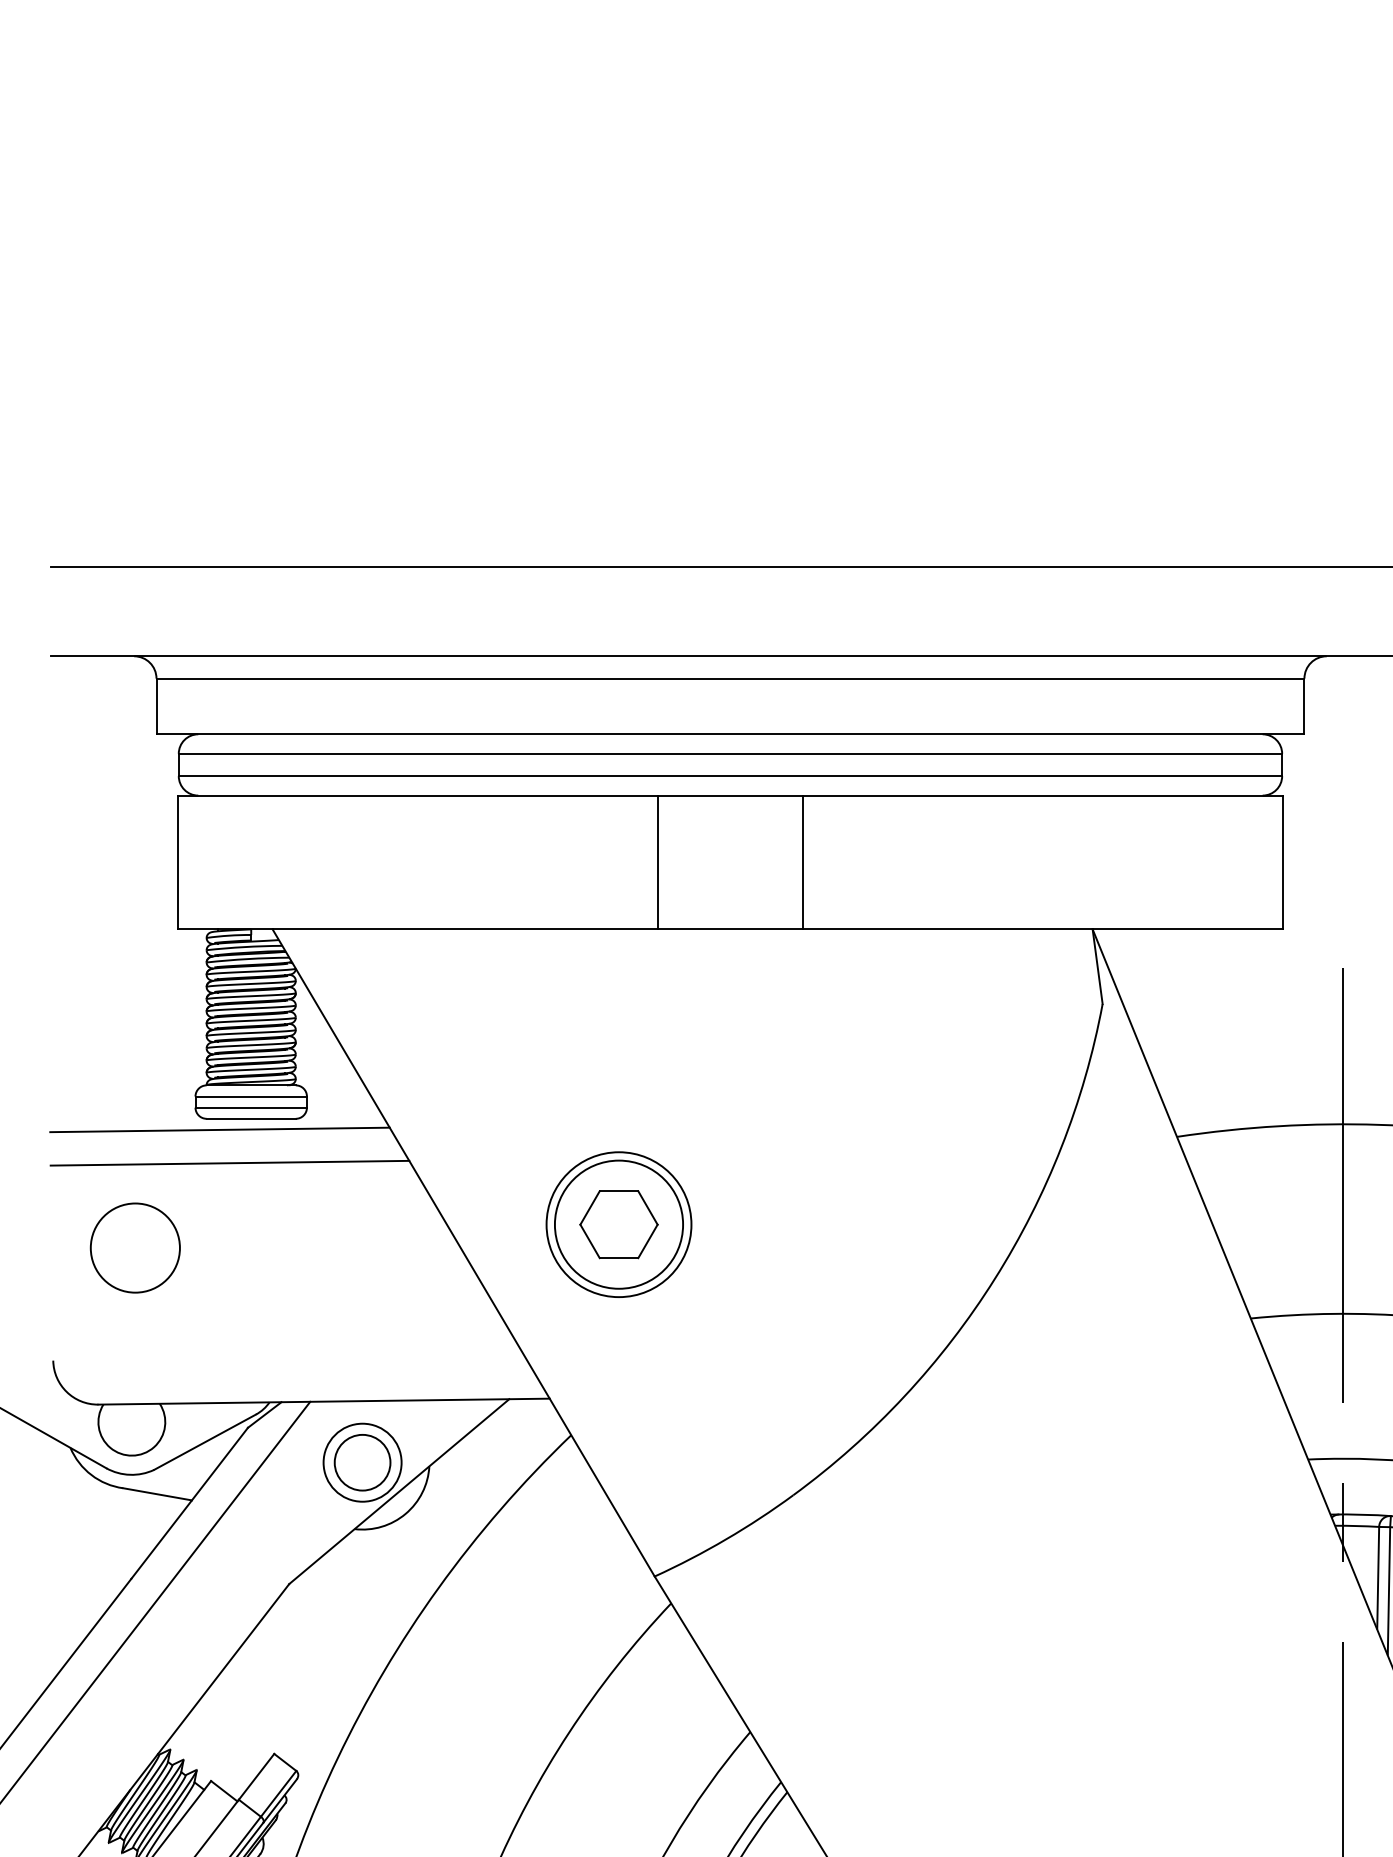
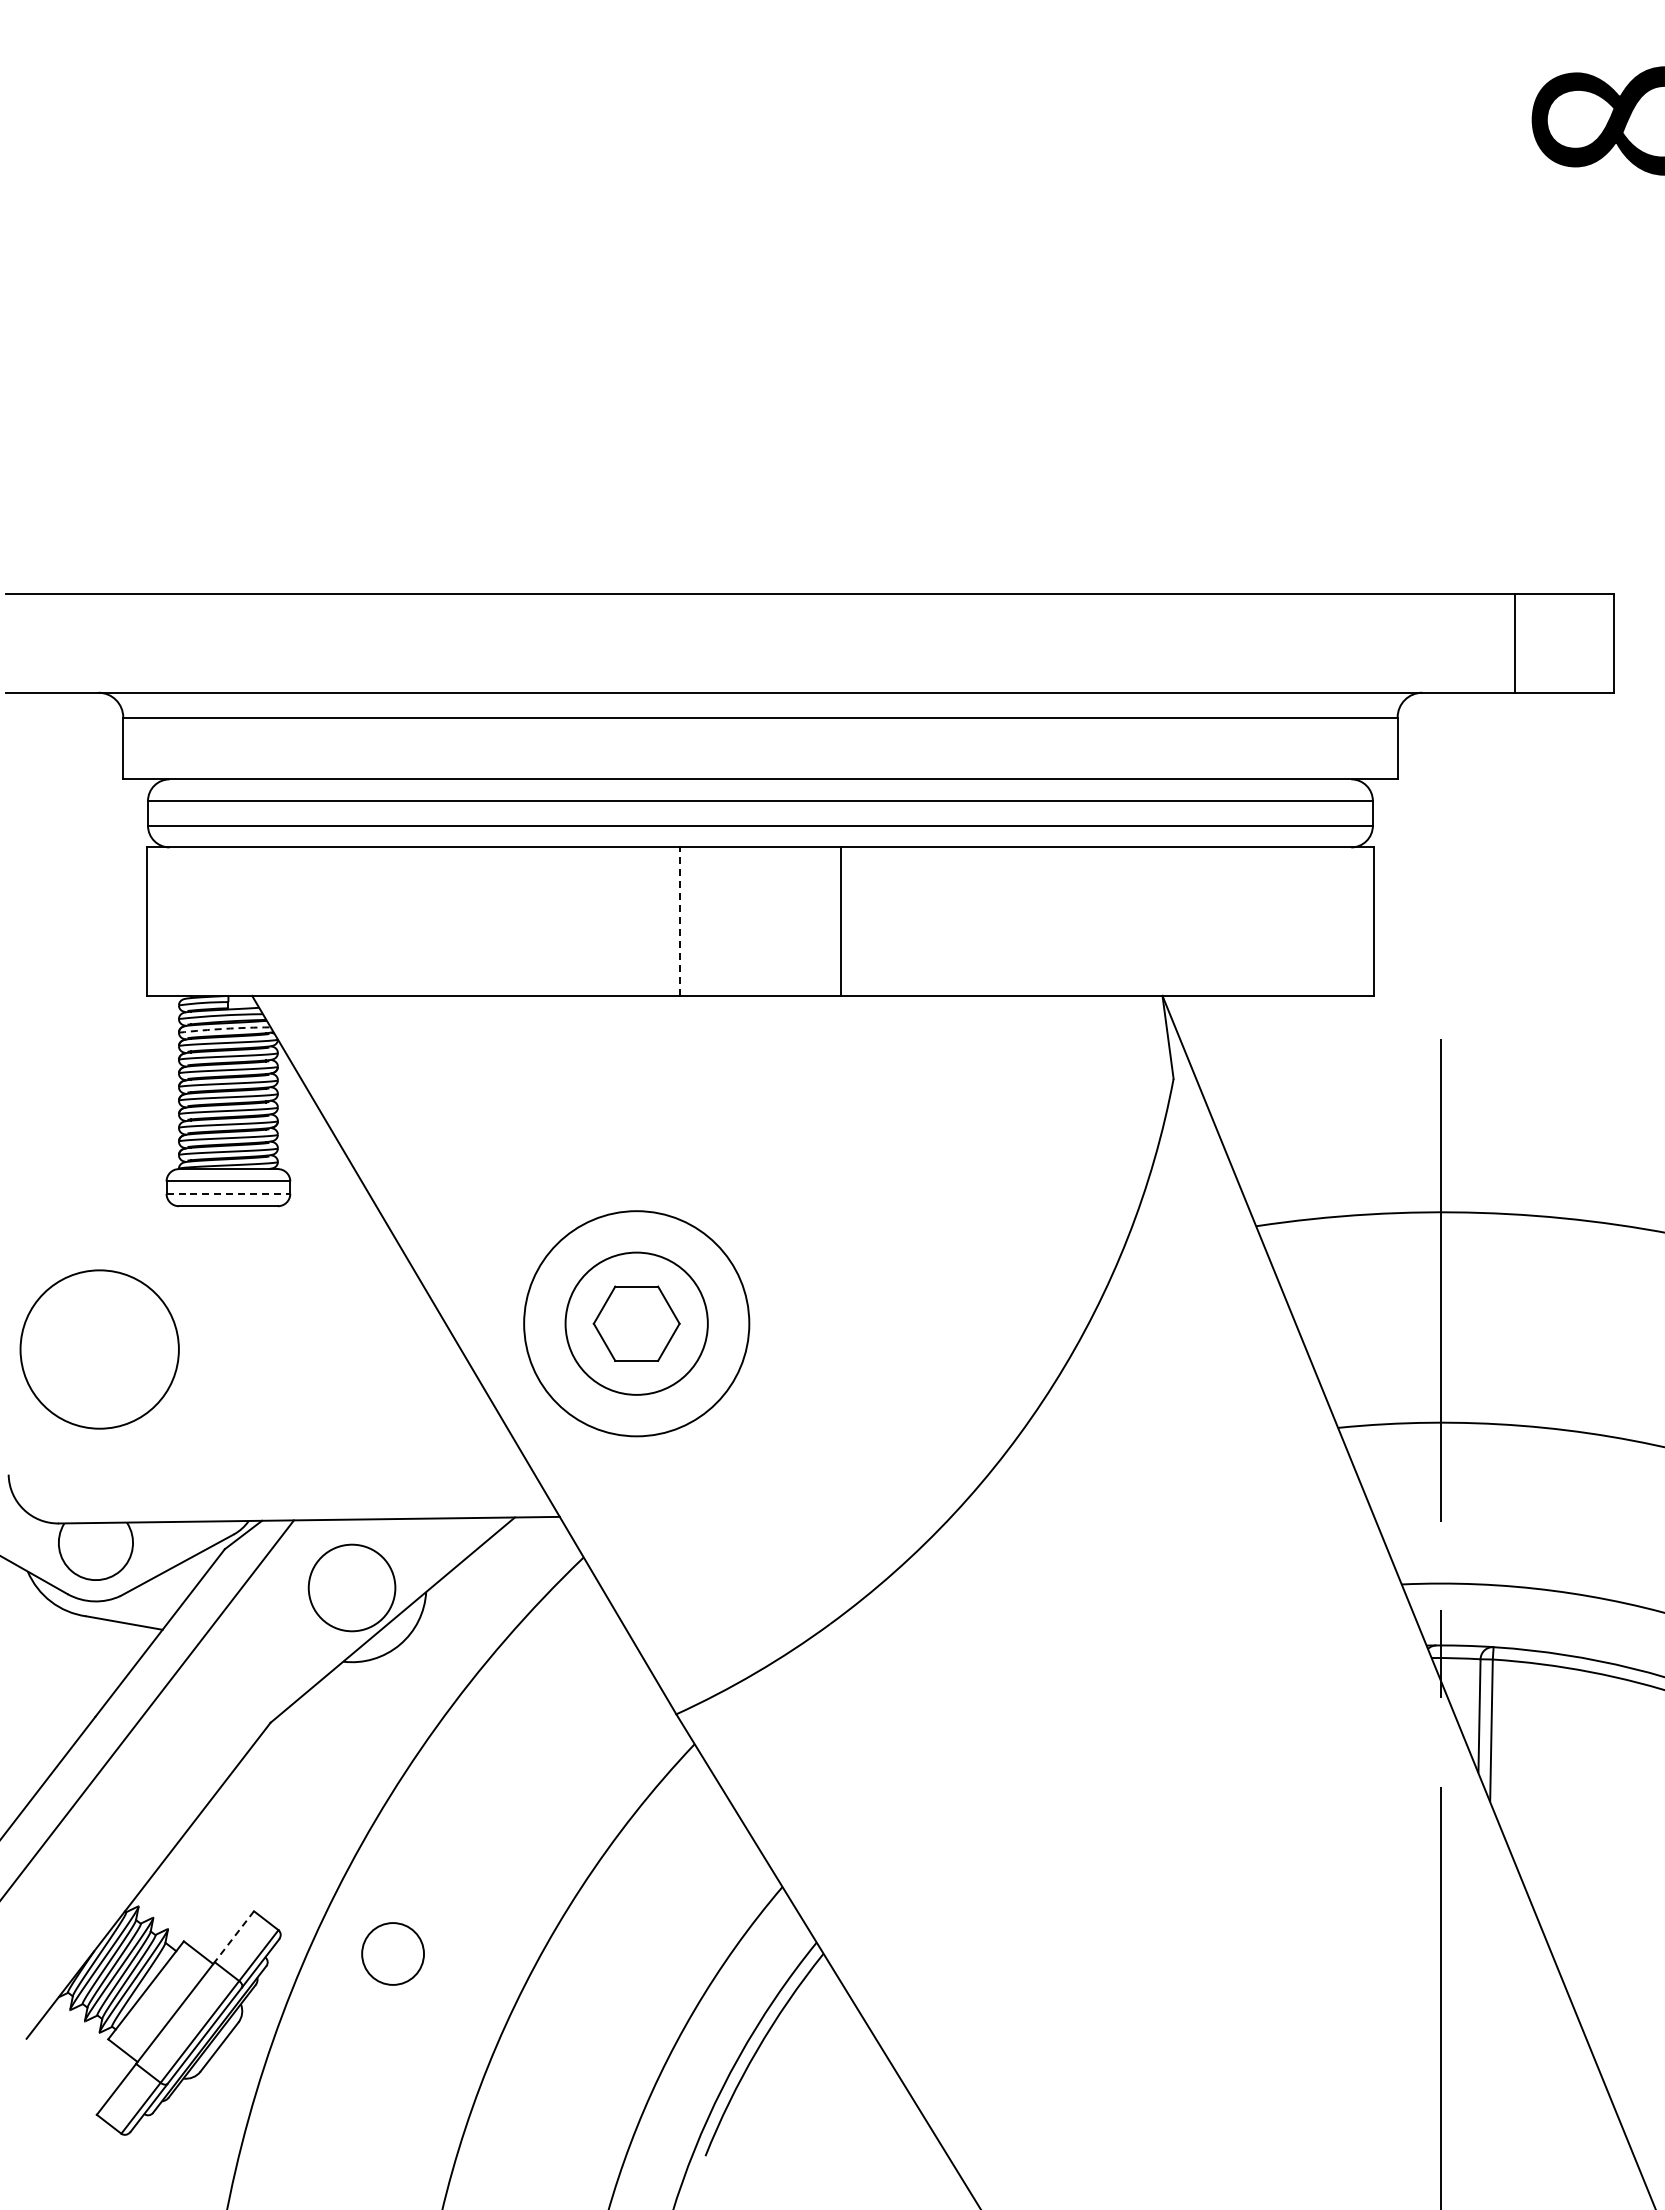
line: (658, 862) -> (680, 921), solid -> dashed
arc: (247, 958) -> (224, 1028), solid -> dashed
line: (251, 1107) -> (228, 1193), solid -> dashed
line: (219, 1129) -> (193, 1218), removed
line: (229, 1163) -> (204, 1255), removed
circle: (618, 1224) -> (636, 1323), size x1.4
circle: (135, 1247) -> (99, 1349), size x1.6
circle: (362, 1462) -> (392, 1953), moved
line: (256, 1777) -> (234, 1937), solid -> dashed

